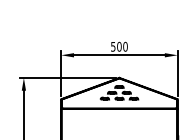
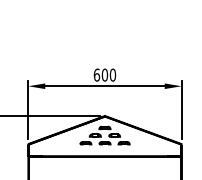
text: (113, 46) -> (97, 74), 500 -> 600

